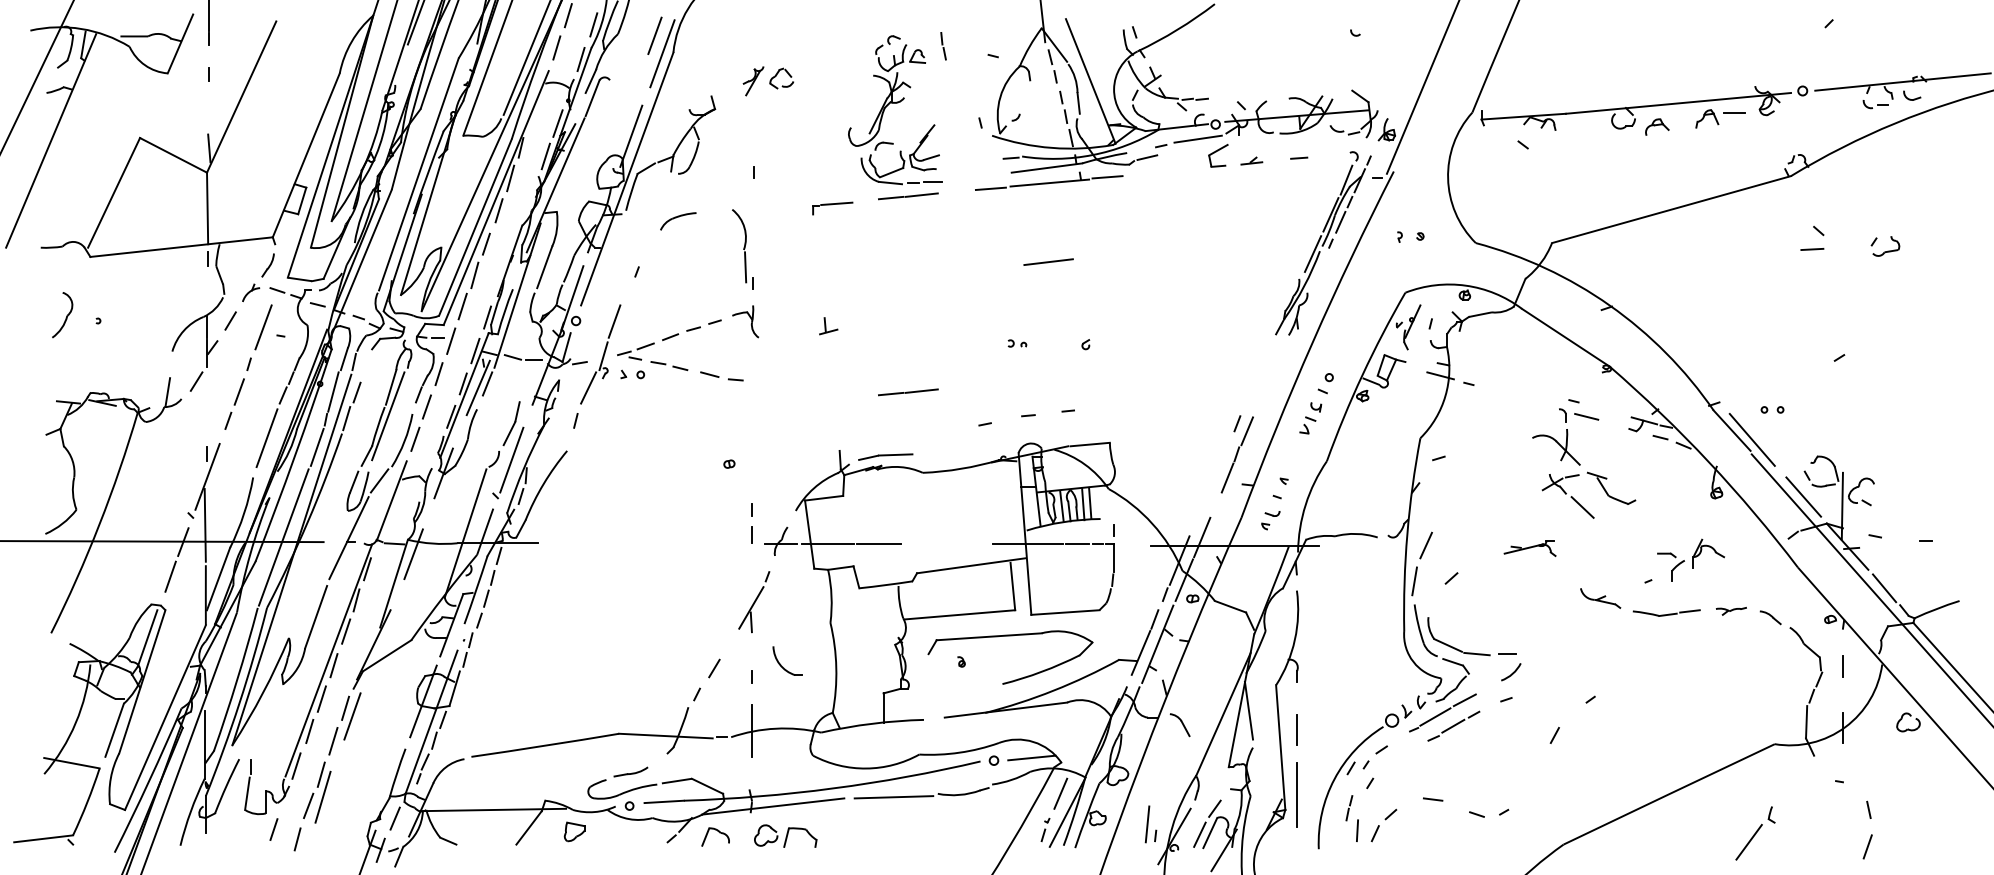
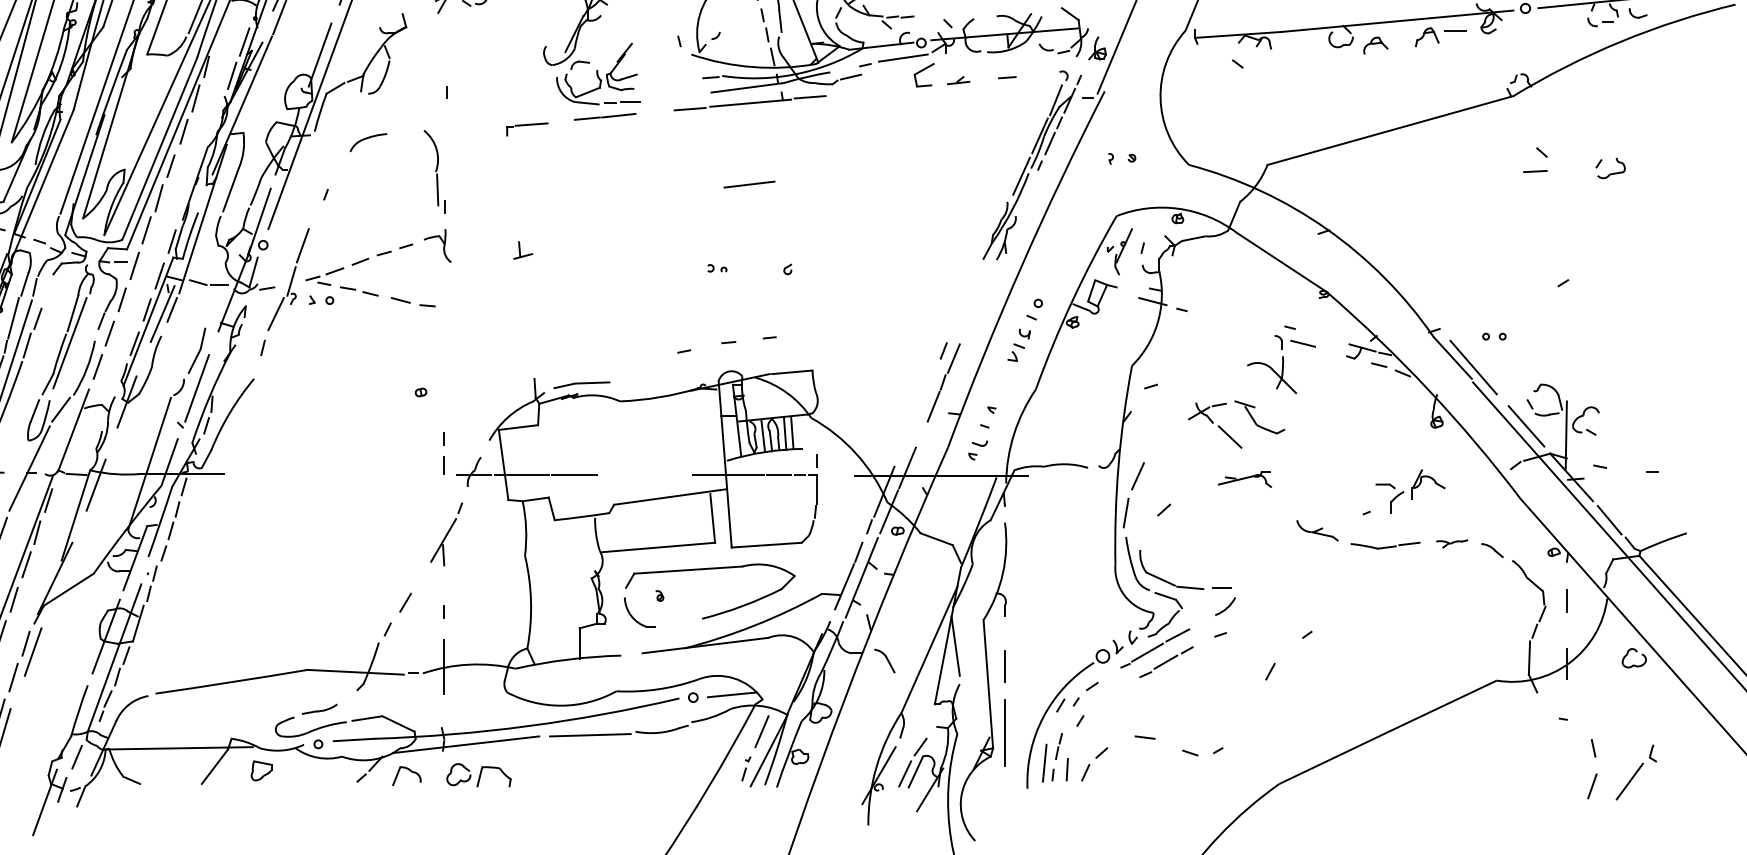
line: (908, 392) -> (605, 318), removed
part: (1582, 505) -> (1229, 435), moved
part: (781, 664) -> (633, 616), moved
part: (1150, 824) -> (1047, 763), moved
part: (1755, 833) -> (1636, 772), moved

